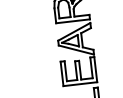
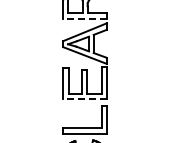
line: (73, 21) -> (85, 18), solid -> dashed
line: (80, 84) -> (85, 99), solid -> dashed

